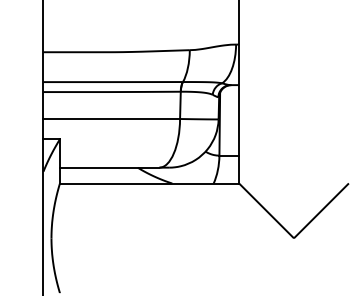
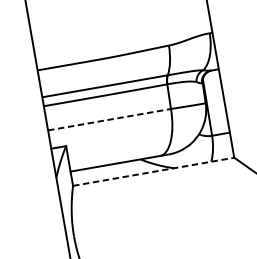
line: (112, 119) -> (110, 120), solid -> dashed
line: (149, 183) -> (153, 171), solid -> dashed

